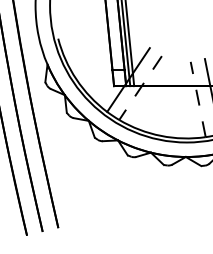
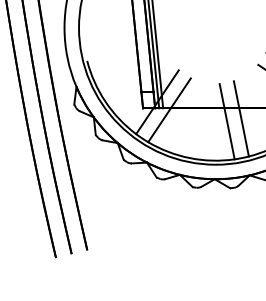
line: (140, 88) -> (169, 110), dashed -> solid
line: (198, 99) -> (227, 121), dashed -> solid

